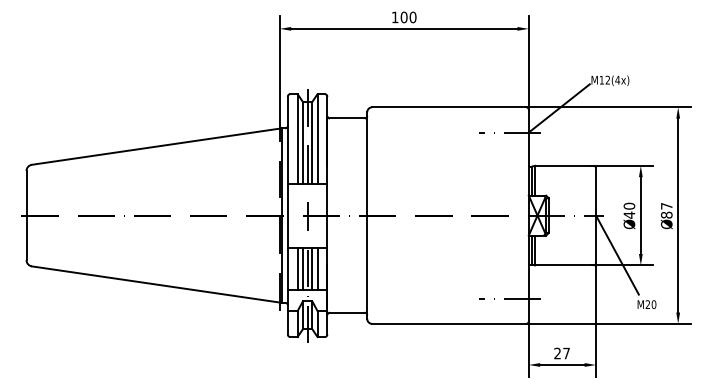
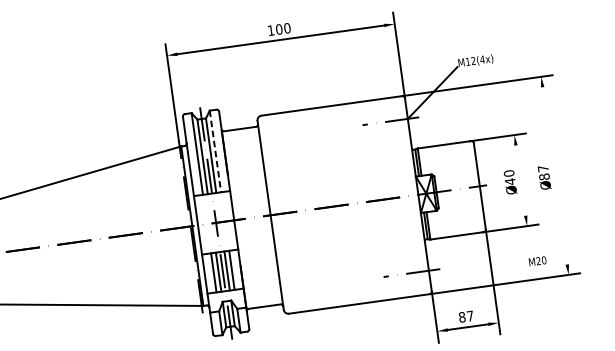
line: (317, 138) -> (215, 151), solid -> dashed
line: (640, 215) -> (520, 180), removed
line: (678, 215) -> (555, 175), removed
line: (617, 254) -> (504, 219), removed
text: (557, 353) -> (462, 317), 27 -> 87

